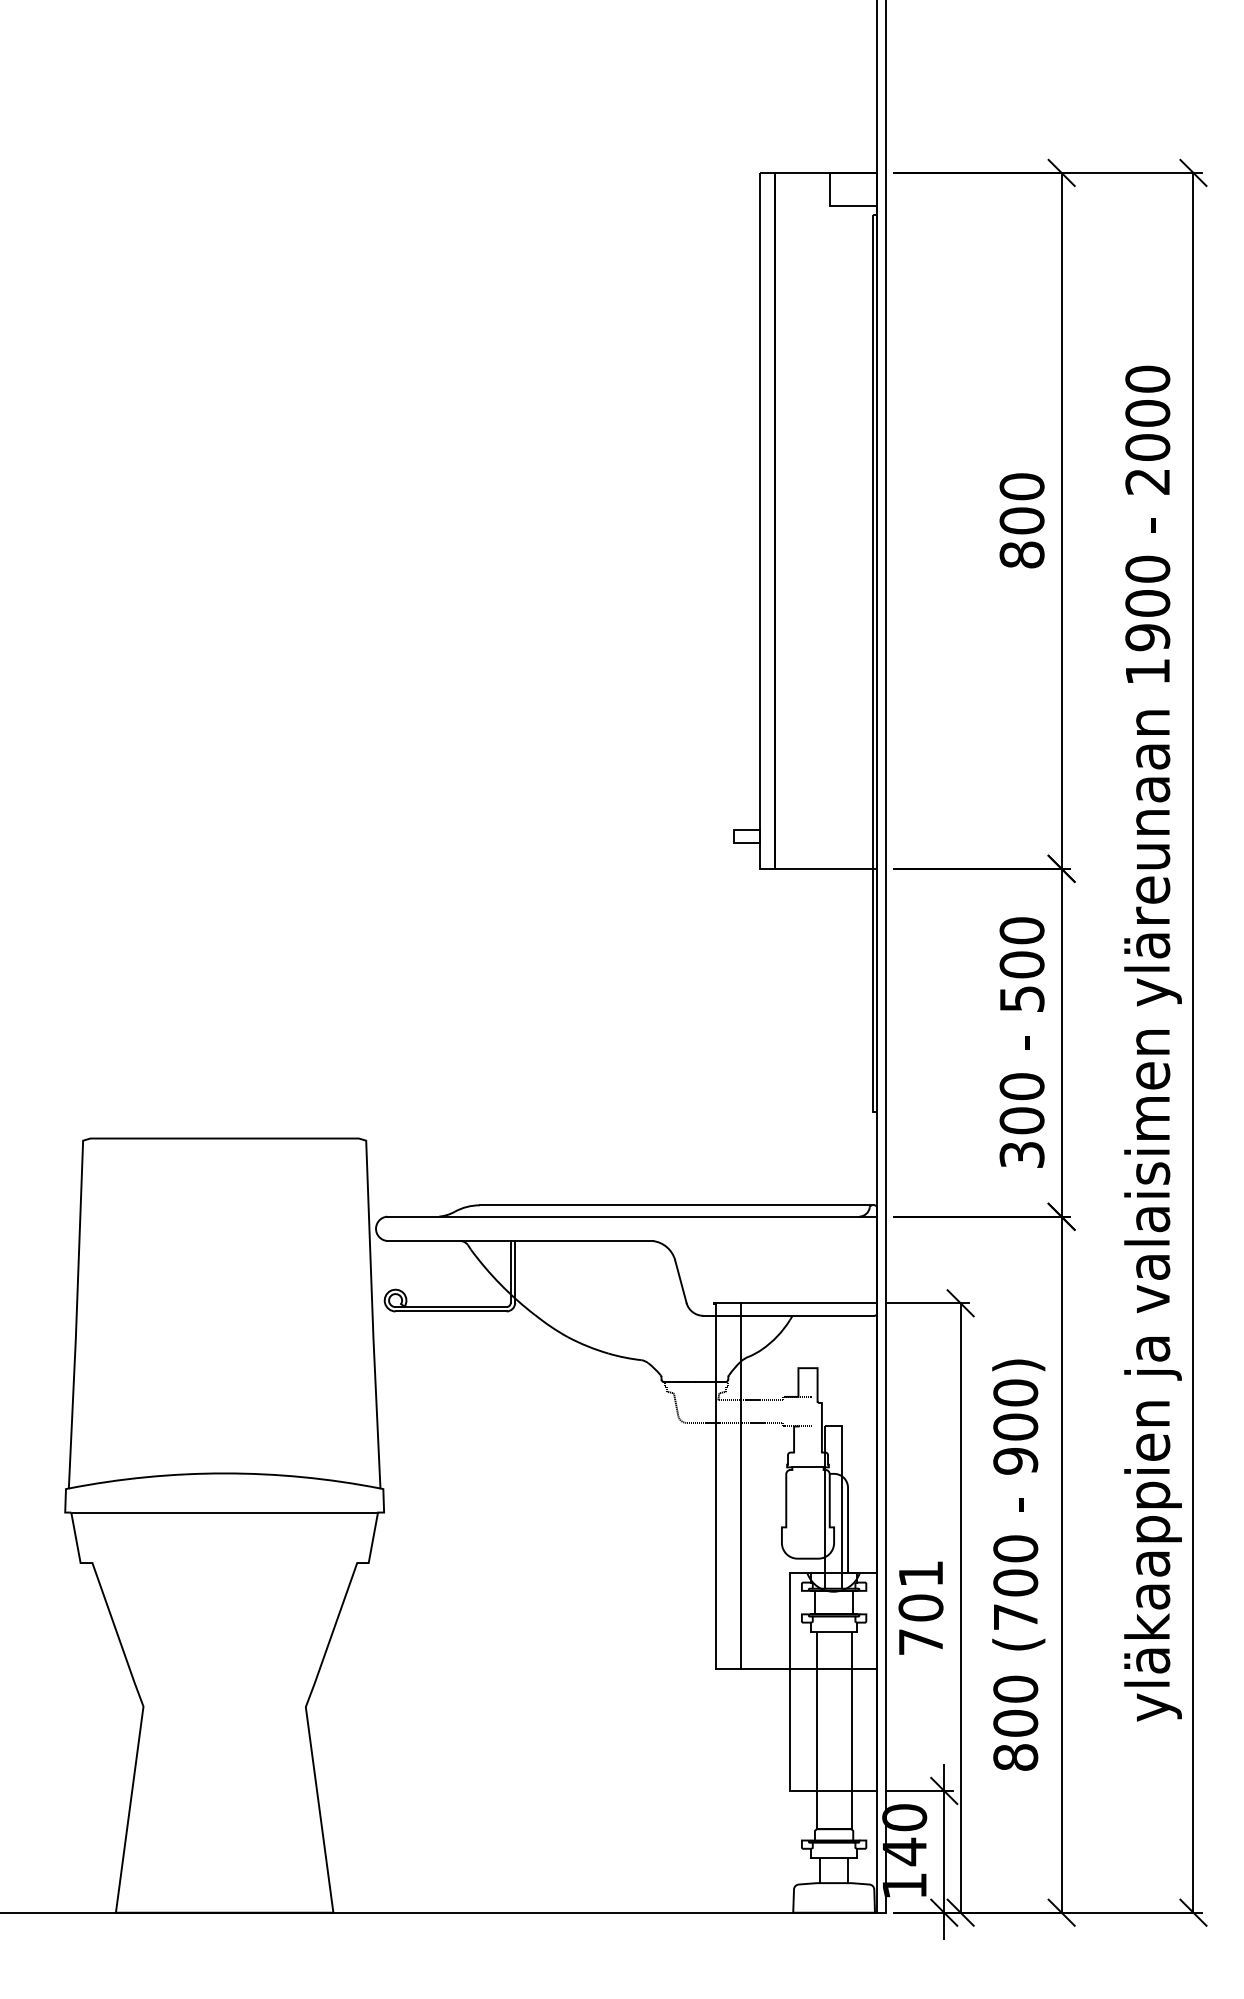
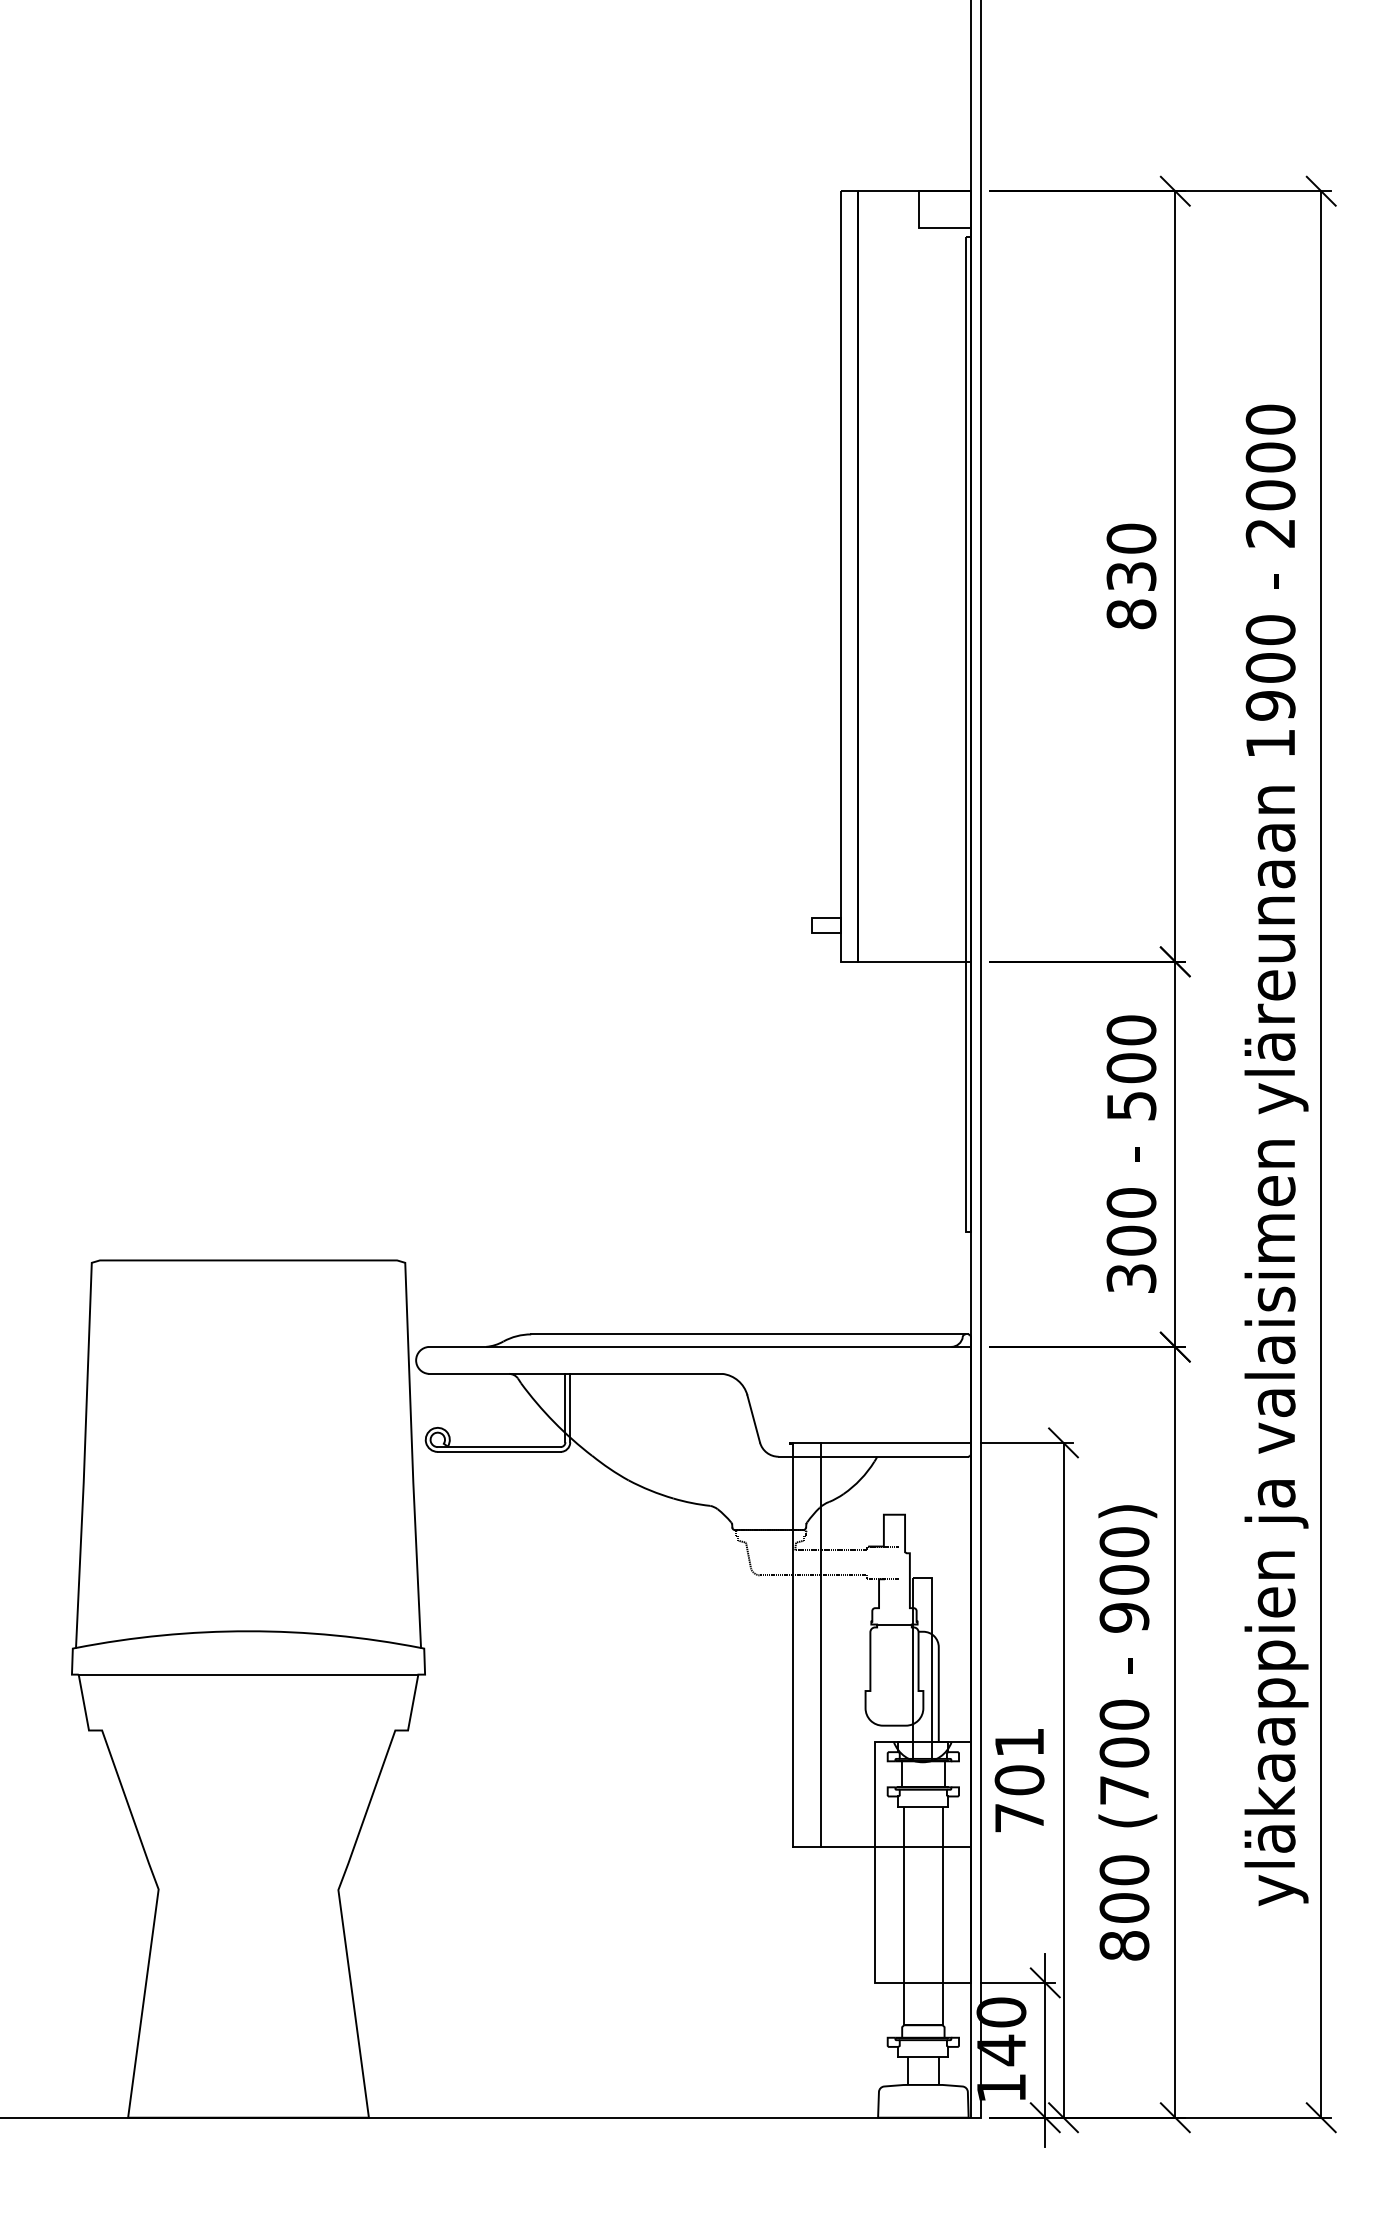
text: (1022, 520) -> (1131, 576), 800 -> 830

